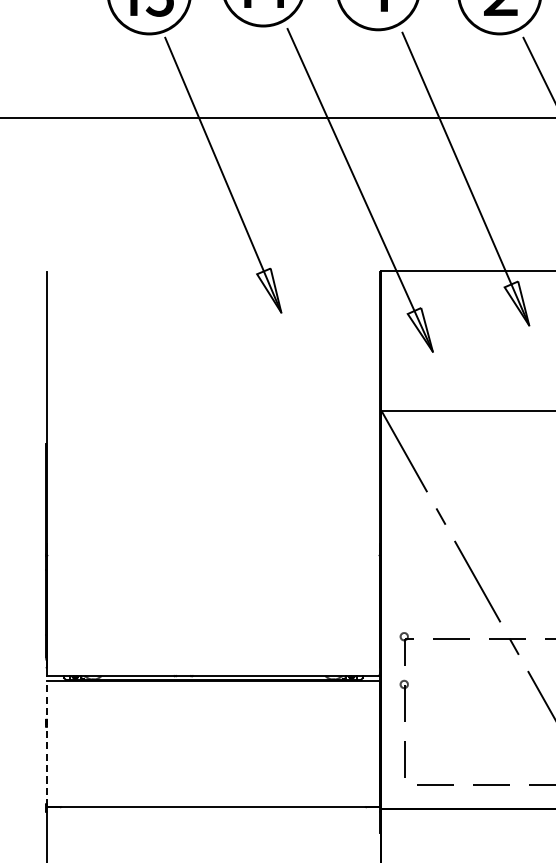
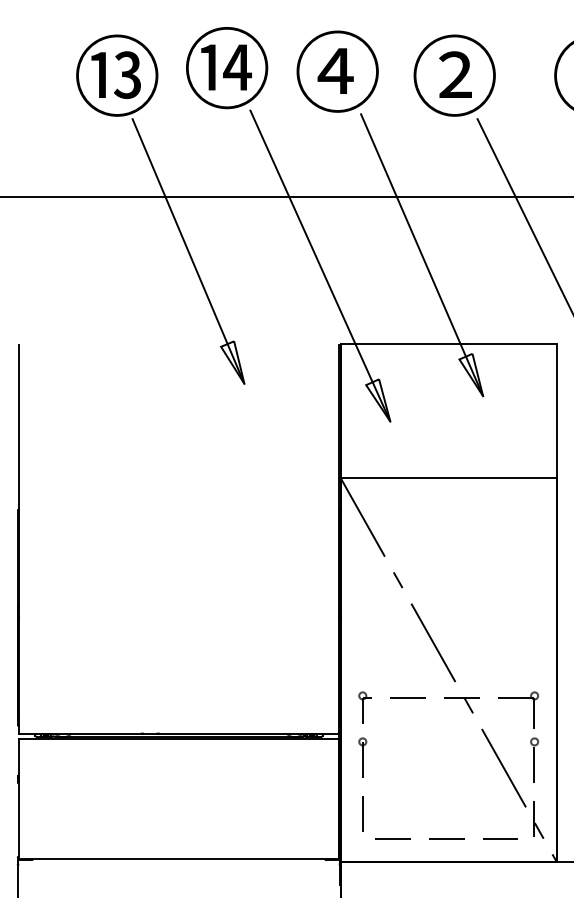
line: (46, 743) -> (18, 798), dashed -> solid

